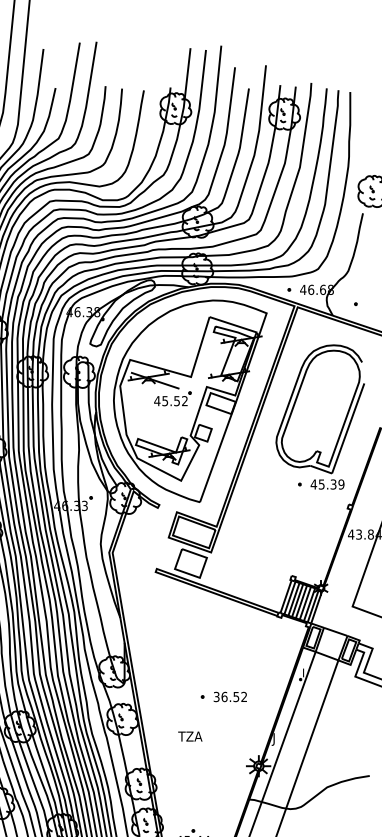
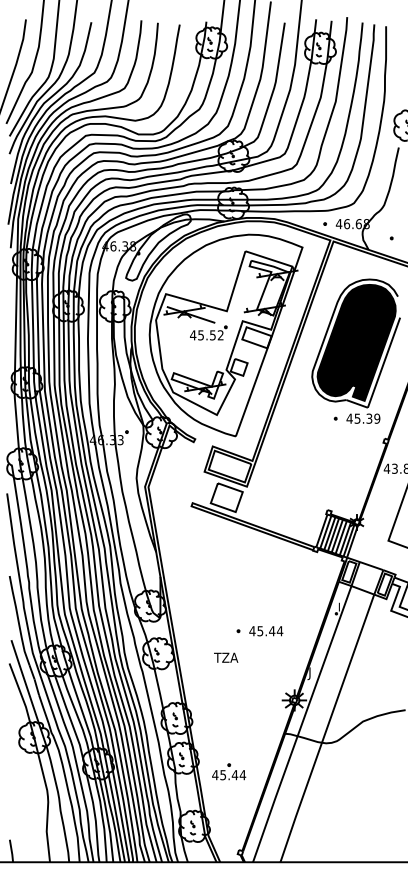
fill: (320, 408) -> (356, 342), added
text: (230, 697) -> (266, 631), 36.52 -> 45.44
text: (190, 736) -> (226, 657), moved

